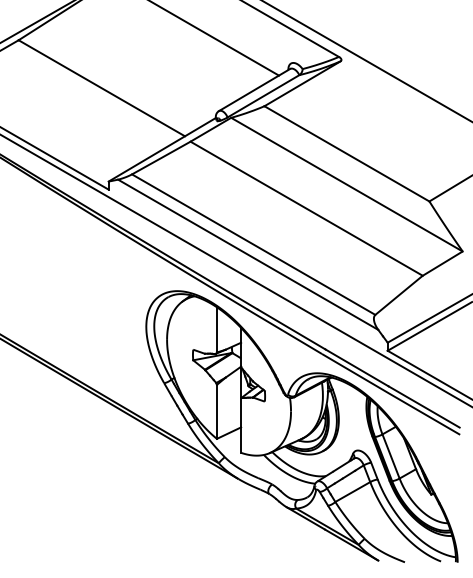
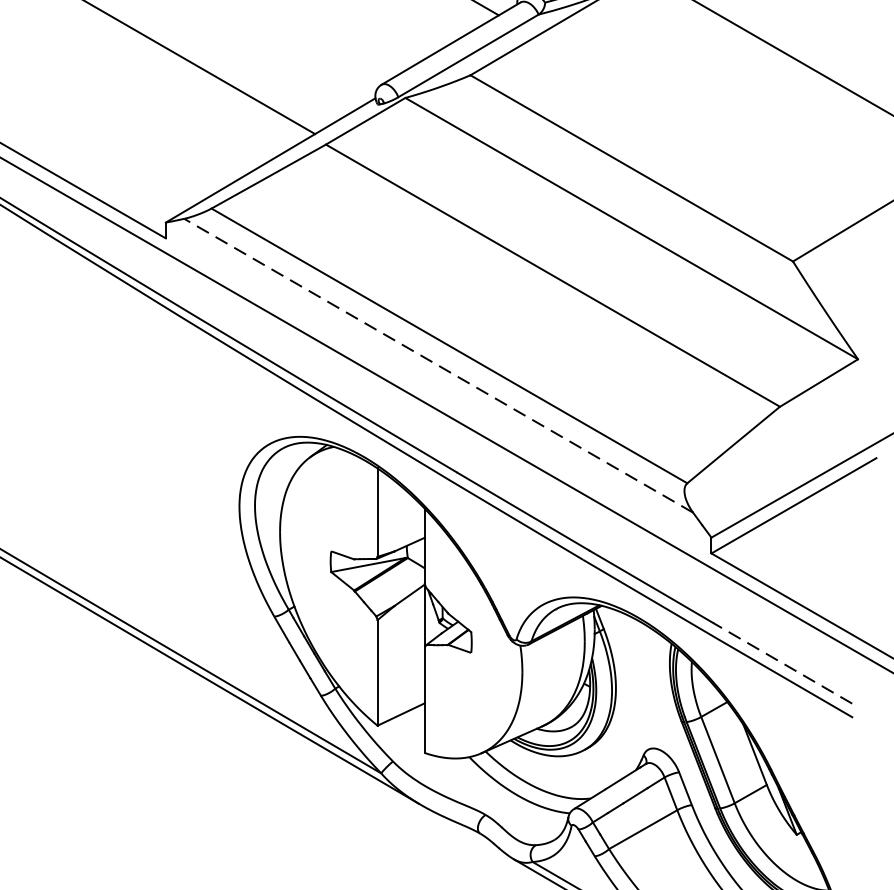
line: (247, 254) -> (437, 365), solid -> dashed
line: (423, 406) -> (781, 662), solid -> dashed

